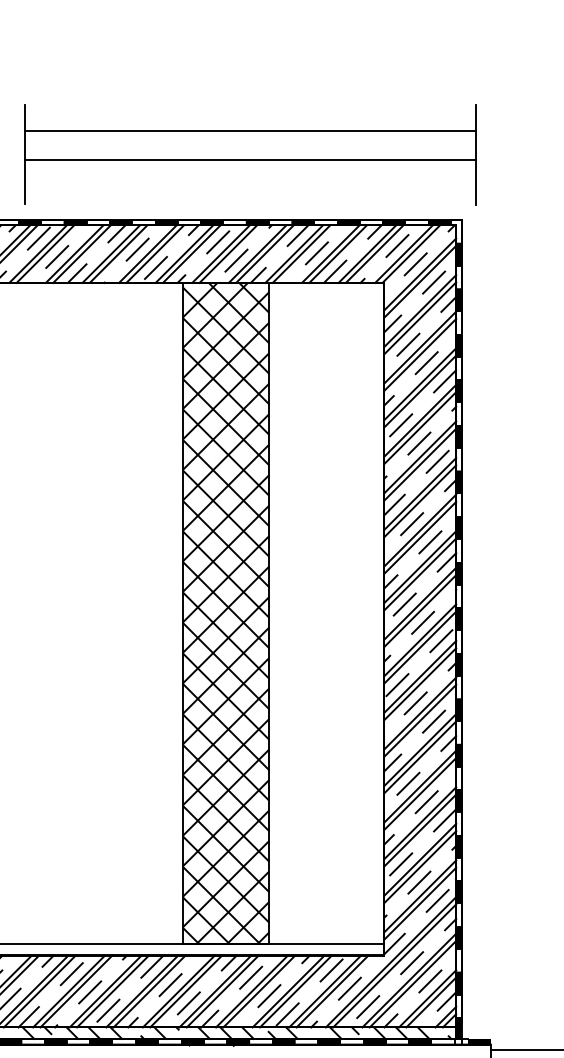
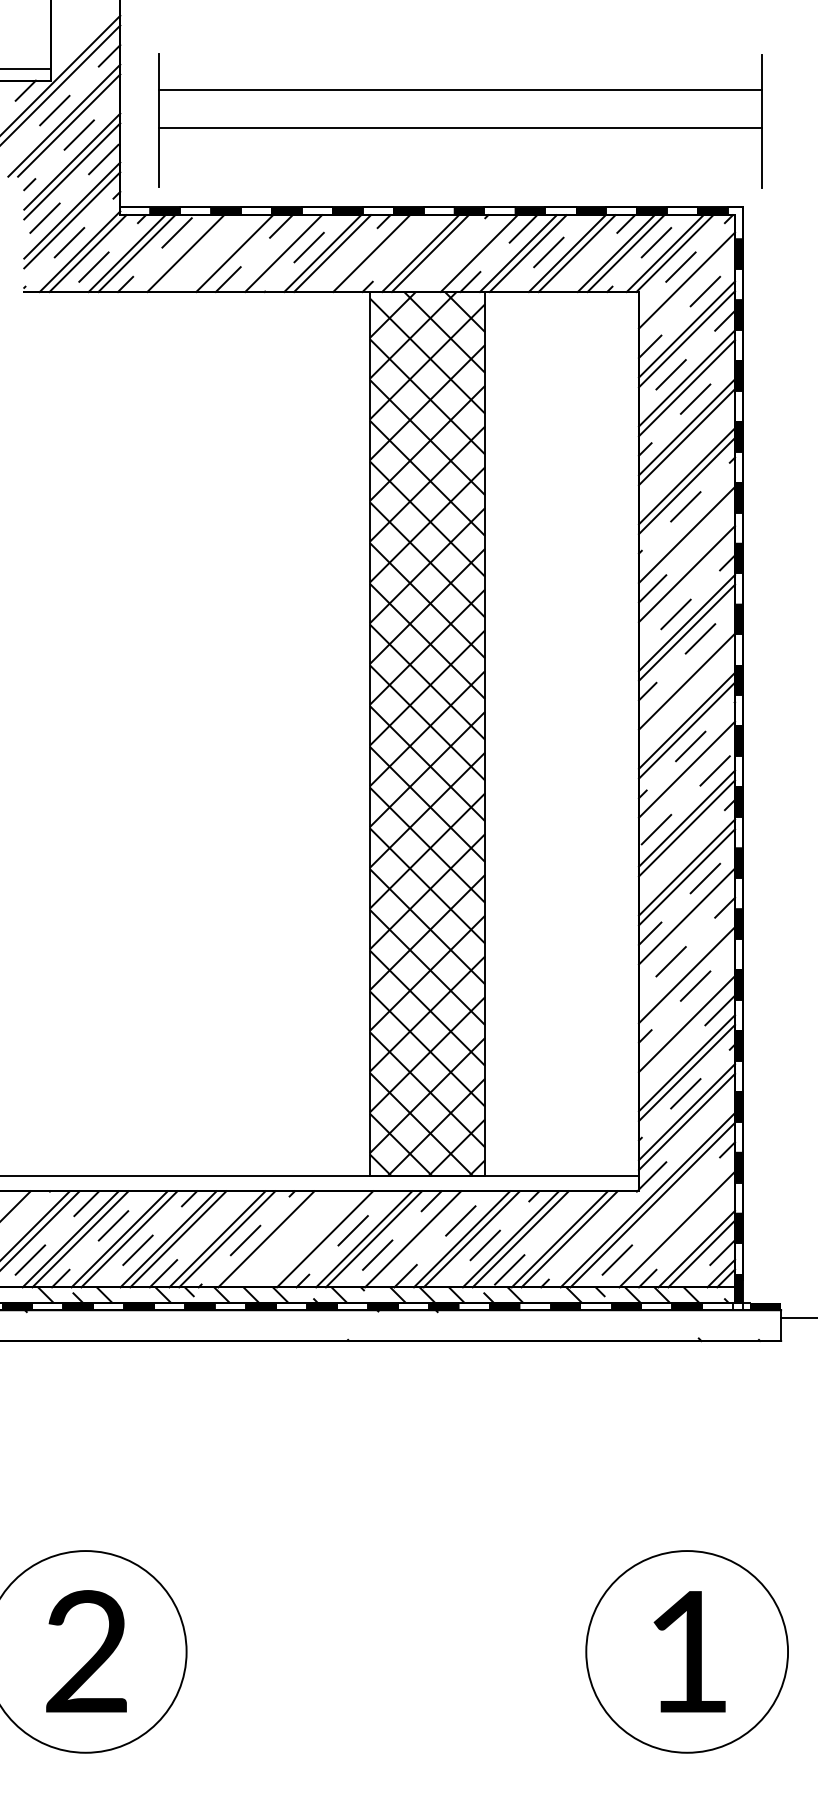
line: (217, 242) -> (416, 237), removed
line: (37, 254) -> (175, 253), removed
line: (74, 254) -> (224, 253), removed
line: (110, 254) -> (273, 253), removed
line: (191, 254) -> (381, 253), removed
line: (257, 254) -> (469, 253), removed
line: (57, 257) -> (201, 257), removed
line: (235, 260) -> (440, 261), removed
line: (155, 267) -> (333, 271), removed
line: (335, 271) -> (573, 276), removed
line: (419, 281) -> (686, 290), removed
line: (444, 381) -> (719, 423), removed
line: (401, 425) -> (661, 482), removed
line: (419, 457) -> (686, 525), removed
line: (437, 461) -> (709, 530), removed
line: (419, 500) -> (686, 583), removed
line: (446, 562) -> (722, 665), removed
line: (419, 566) -> (686, 671), removed
line: (404, 604) -> (665, 721), removed
line: (419, 647) -> (686, 779), removed
line: (415, 702) -> (680, 853), removed
line: (419, 757) -> (686, 926), removed
line: (419, 786) -> (686, 965), removed
line: (419, 823) -> (686, 1014), removed
line: (401, 864) -> (661, 1069), removed
line: (437, 900) -> (709, 1117), removed
line: (411, 963) -> (675, 1201), removed
line: (152, 966) -> (328, 1205), removed
line: (331, 969) -> (568, 1210), removed
line: (71, 973) -> (220, 1215), removed
line: (409, 980) -> (672, 1224), removed
line: (430, 981) -> (700, 1225), removed
line: (349, 988) -> (592, 1235), removed
line: (113, 991) -> (276, 1239), removed
line: (142, 991) -> (315, 1239), removed
line: (222, 991) -> (422, 1239), removed
line: (108, 1010) -> (269, 1264), removed

